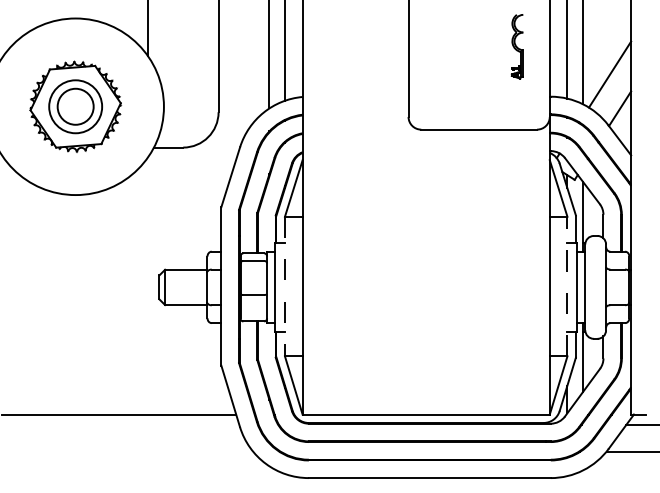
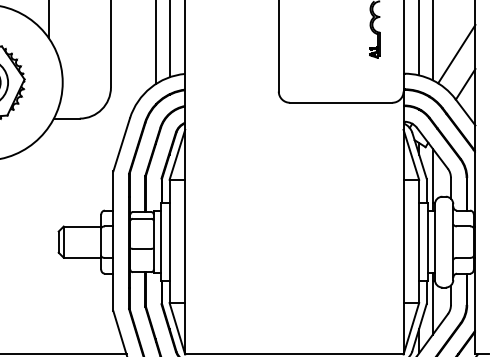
line: (284, 286) -> (169, 241), dashed -> solid
line: (567, 286) -> (419, 241), dashed -> solid

